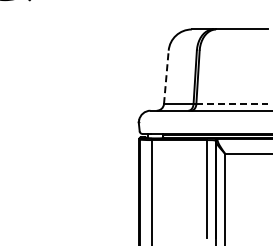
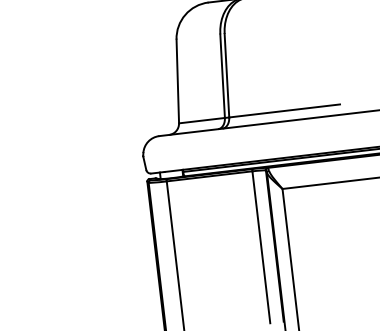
line: (166, 77) -> (178, 81), dashed -> solid
line: (232, 104) -> (285, 111), dashed -> solid

